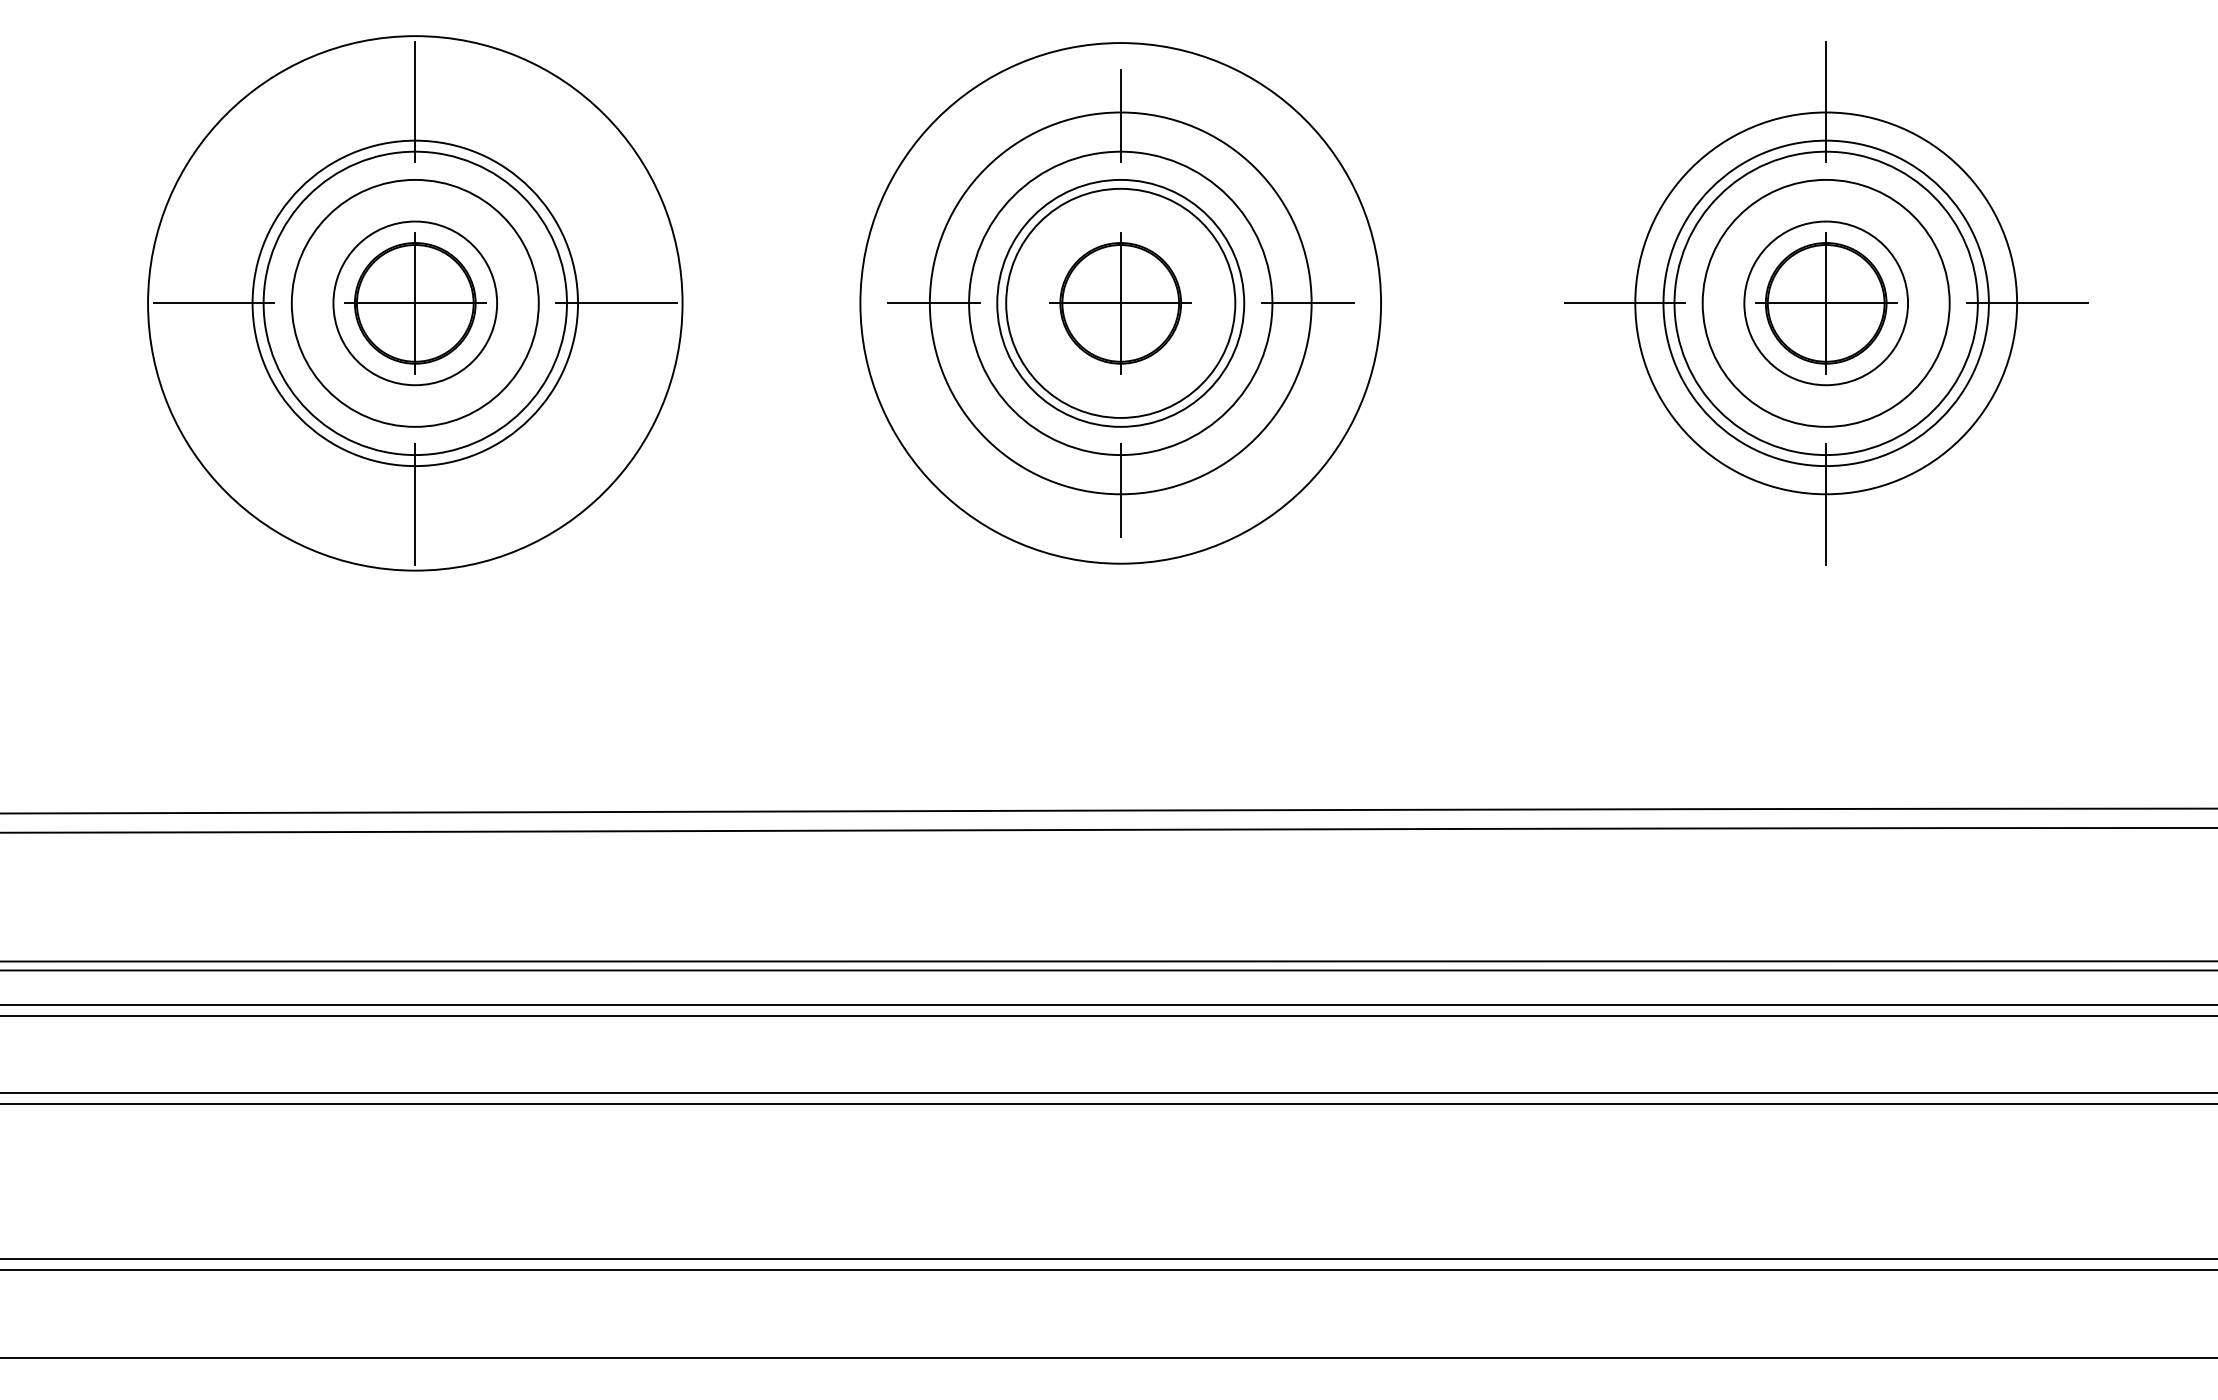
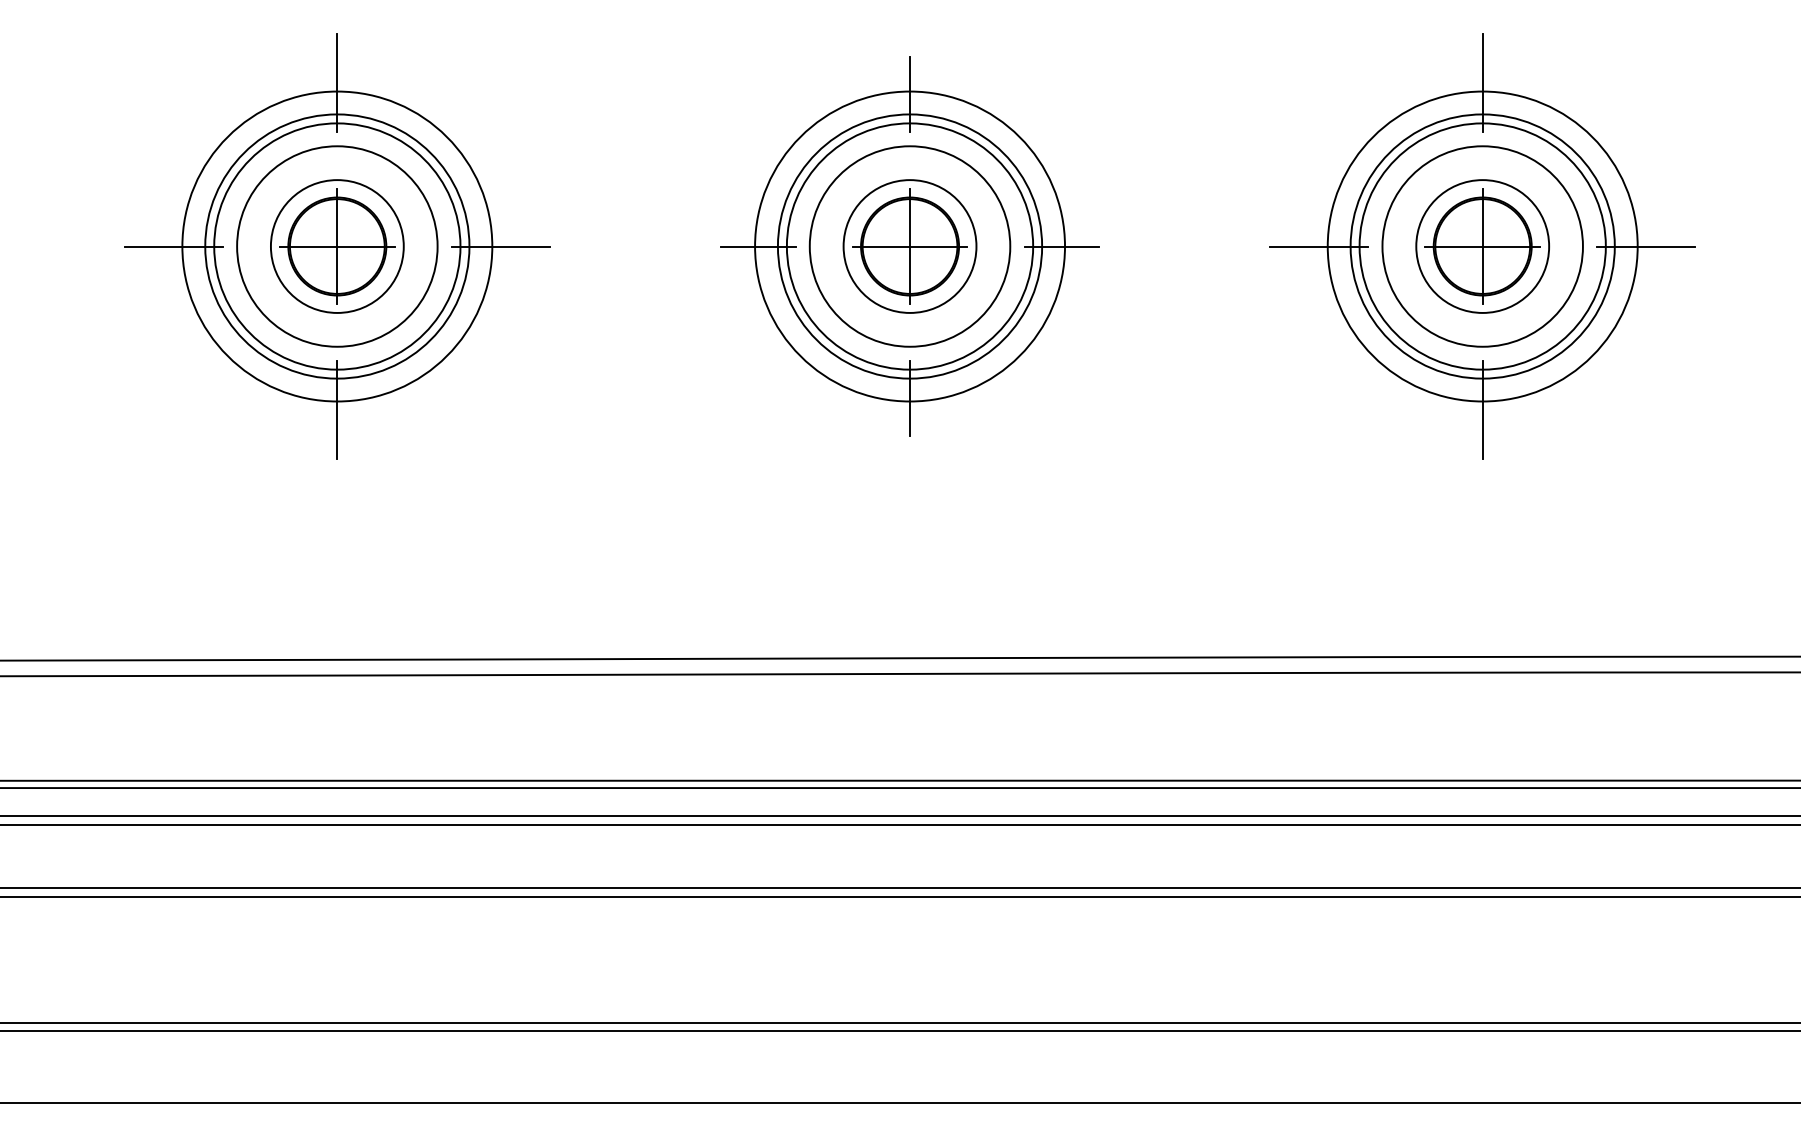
circle: (415, 303) -> (337, 246), size x0.71
circle: (1120, 303) -> (909, 246), size x0.62
circle: (1120, 303) -> (909, 246), size x0.71

